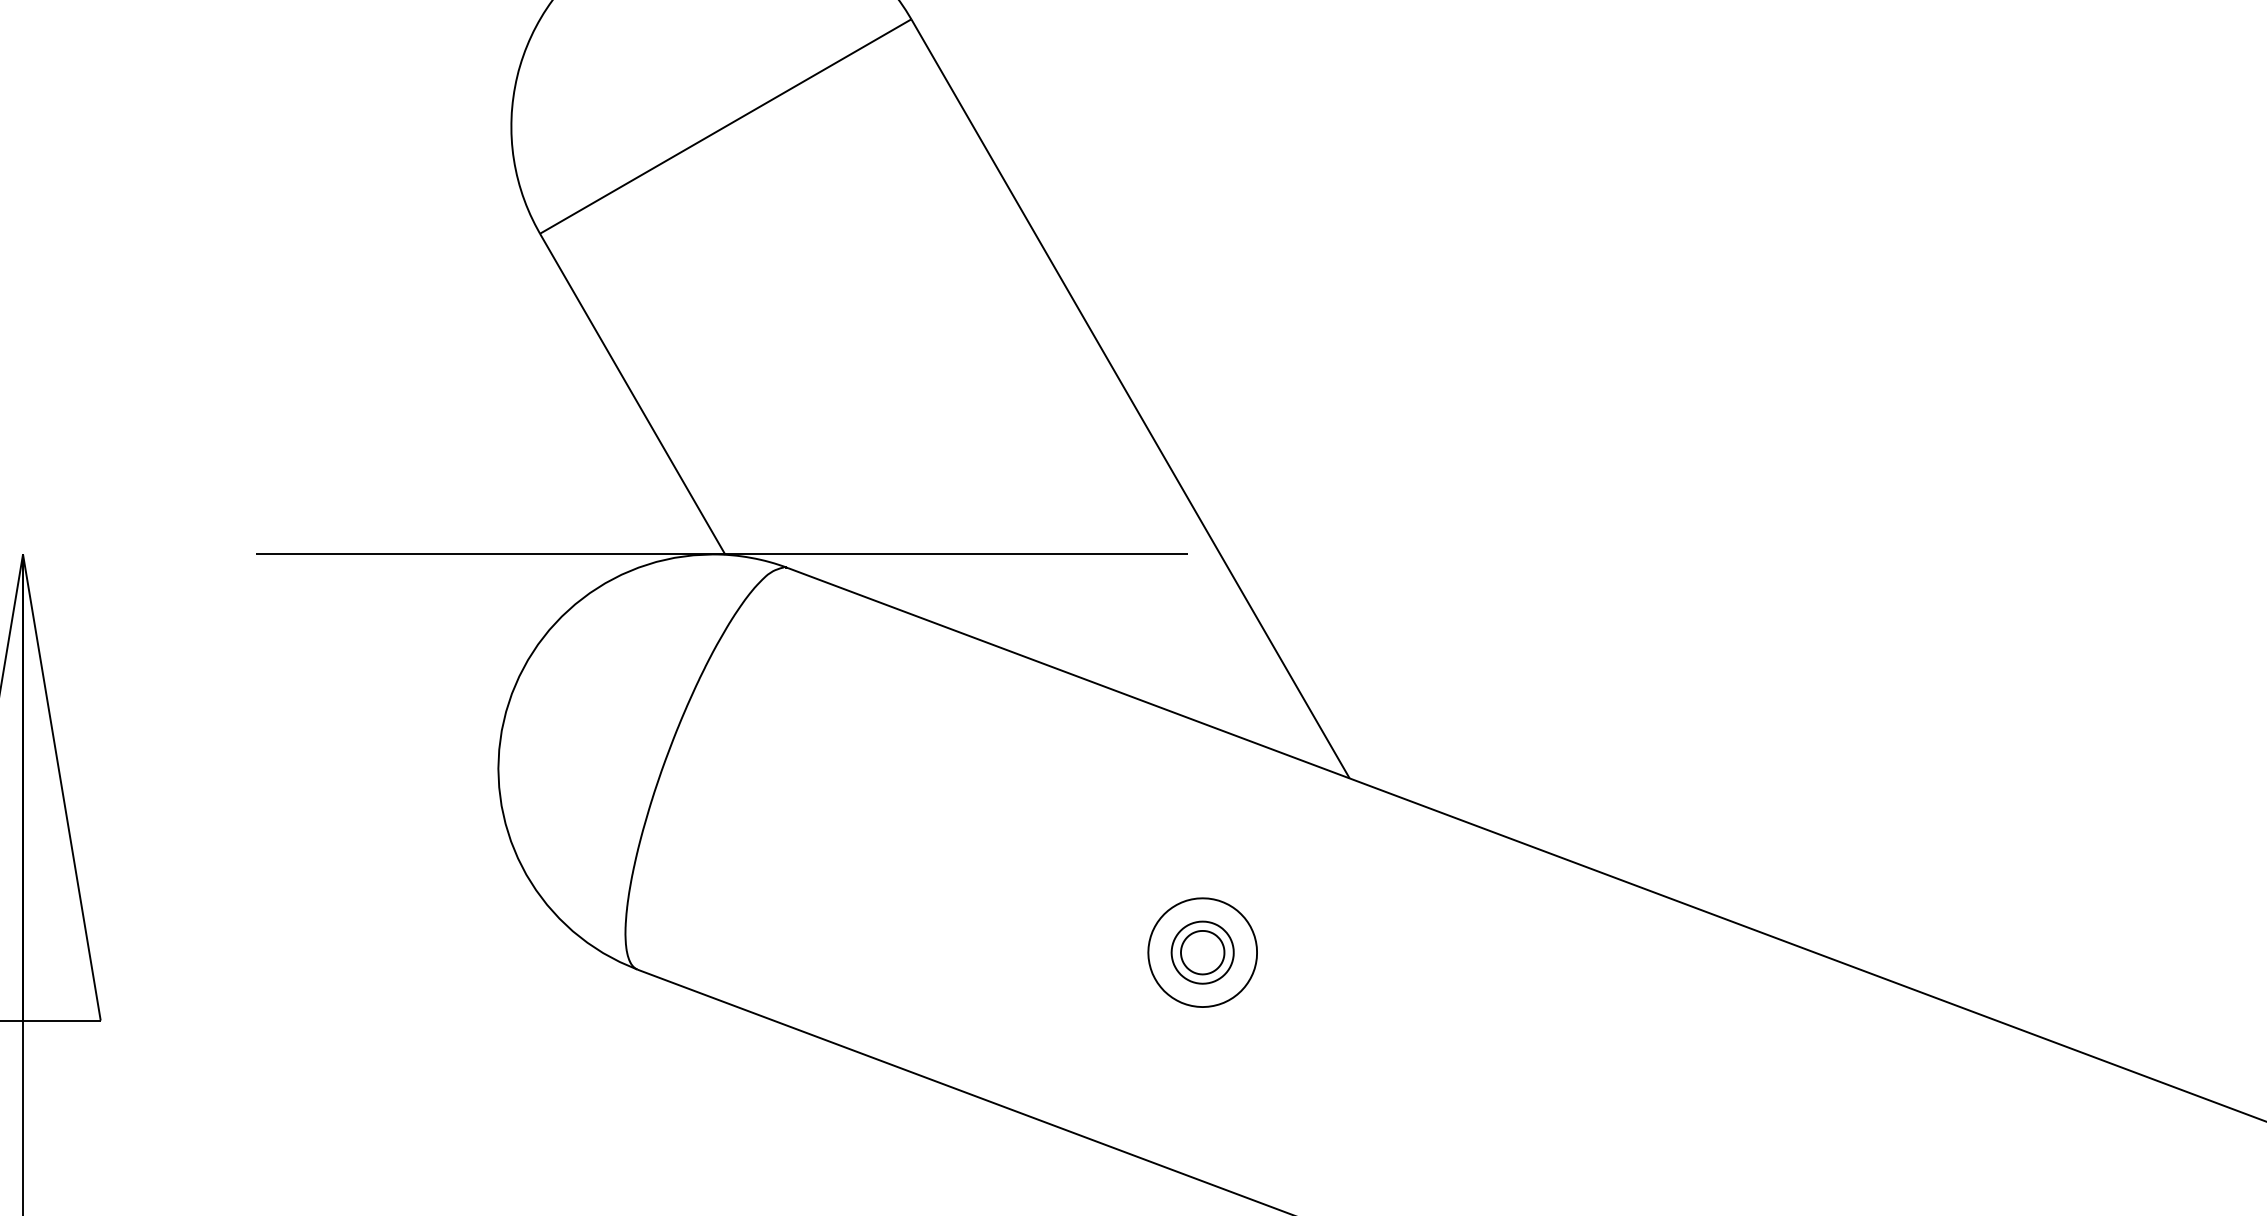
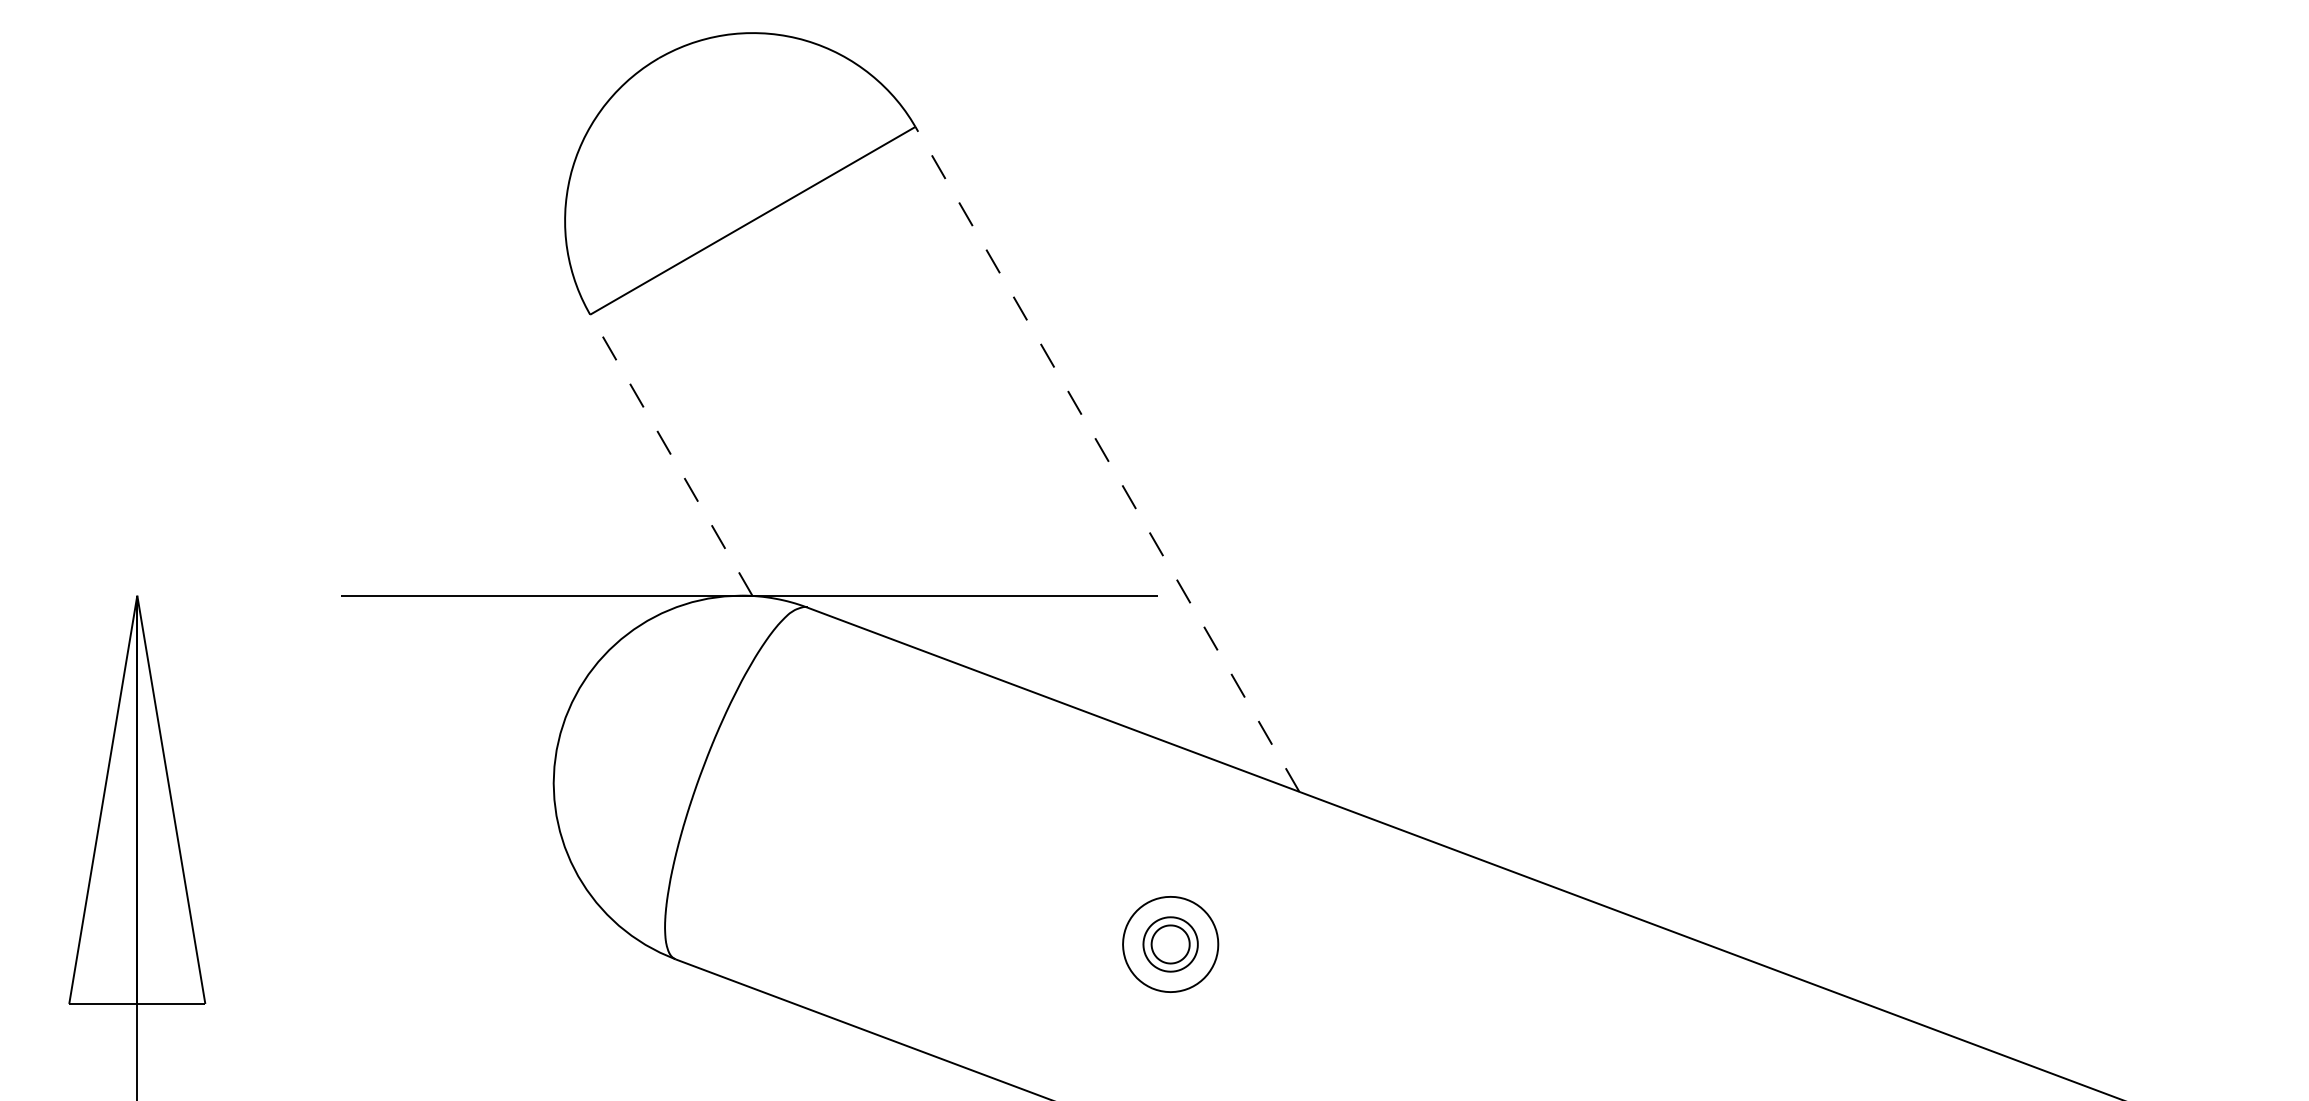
line: (632, 393) -> (671, 454), solid -> dashed
line: (1130, 399) -> (1107, 459), solid -> dashed

